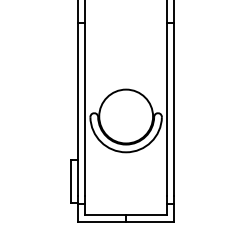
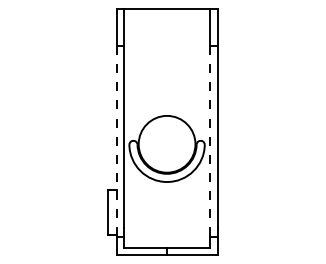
line: (78, 110) -> (116, 137), solid -> dashed
line: (167, 110) -> (210, 137), solid -> dashed

